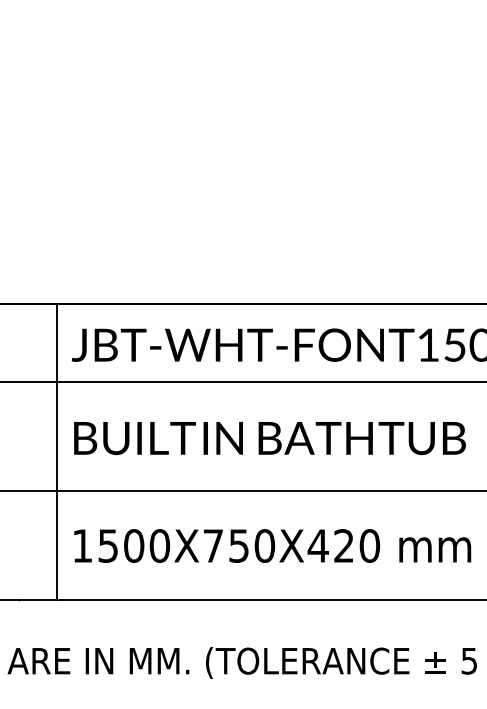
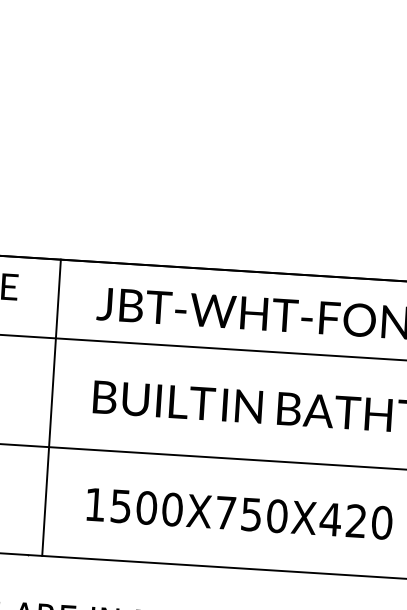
line: (56, 451) -> (51, 407), moved

